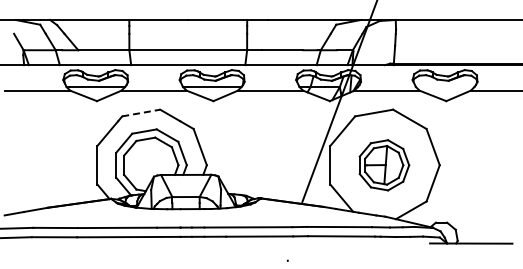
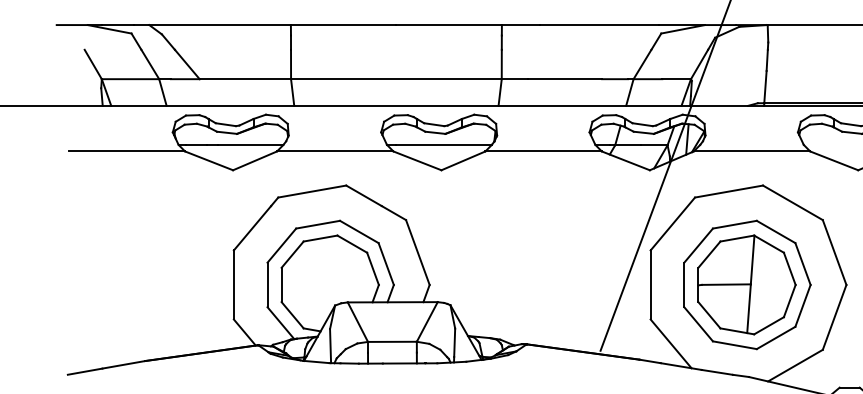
line: (141, 112) -> (312, 190), dashed -> solid
part: (384, 165) -> (747, 285), size x1.43

